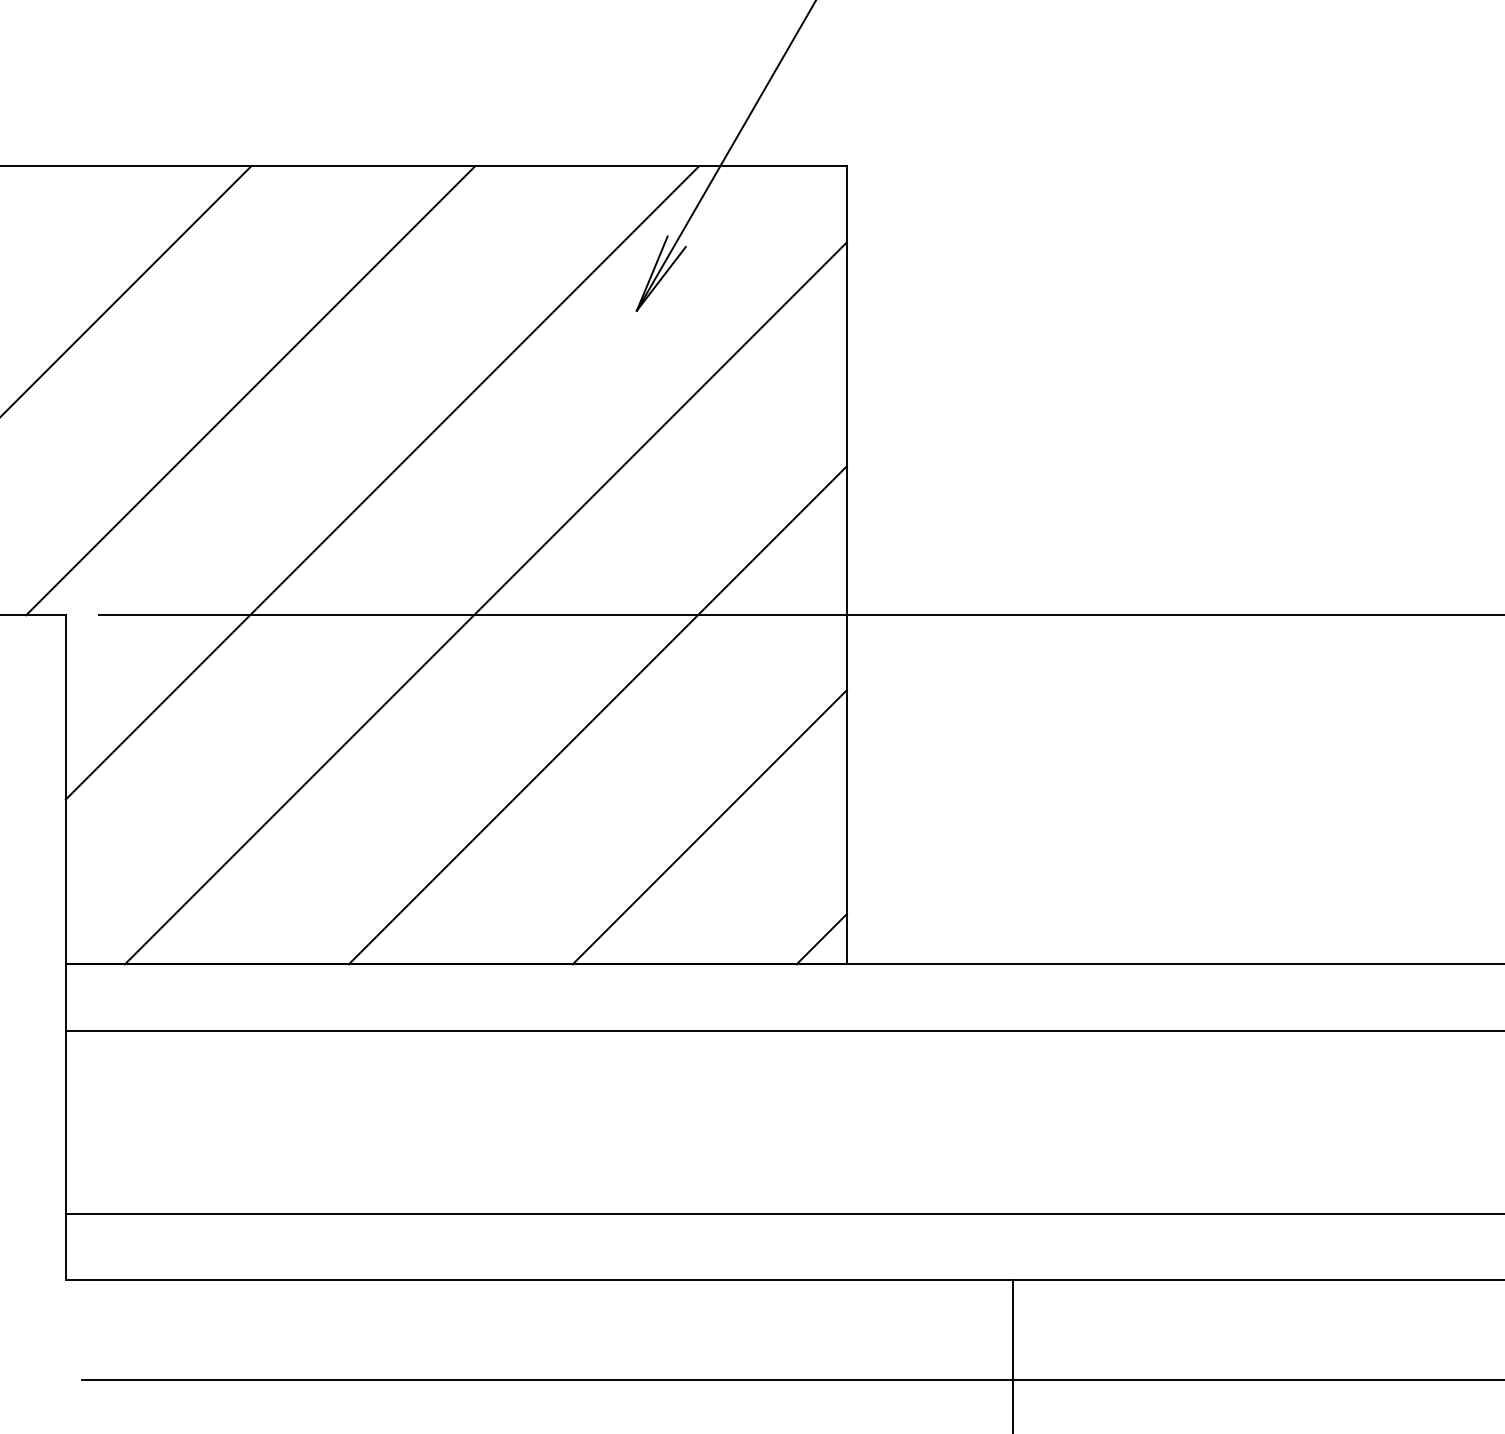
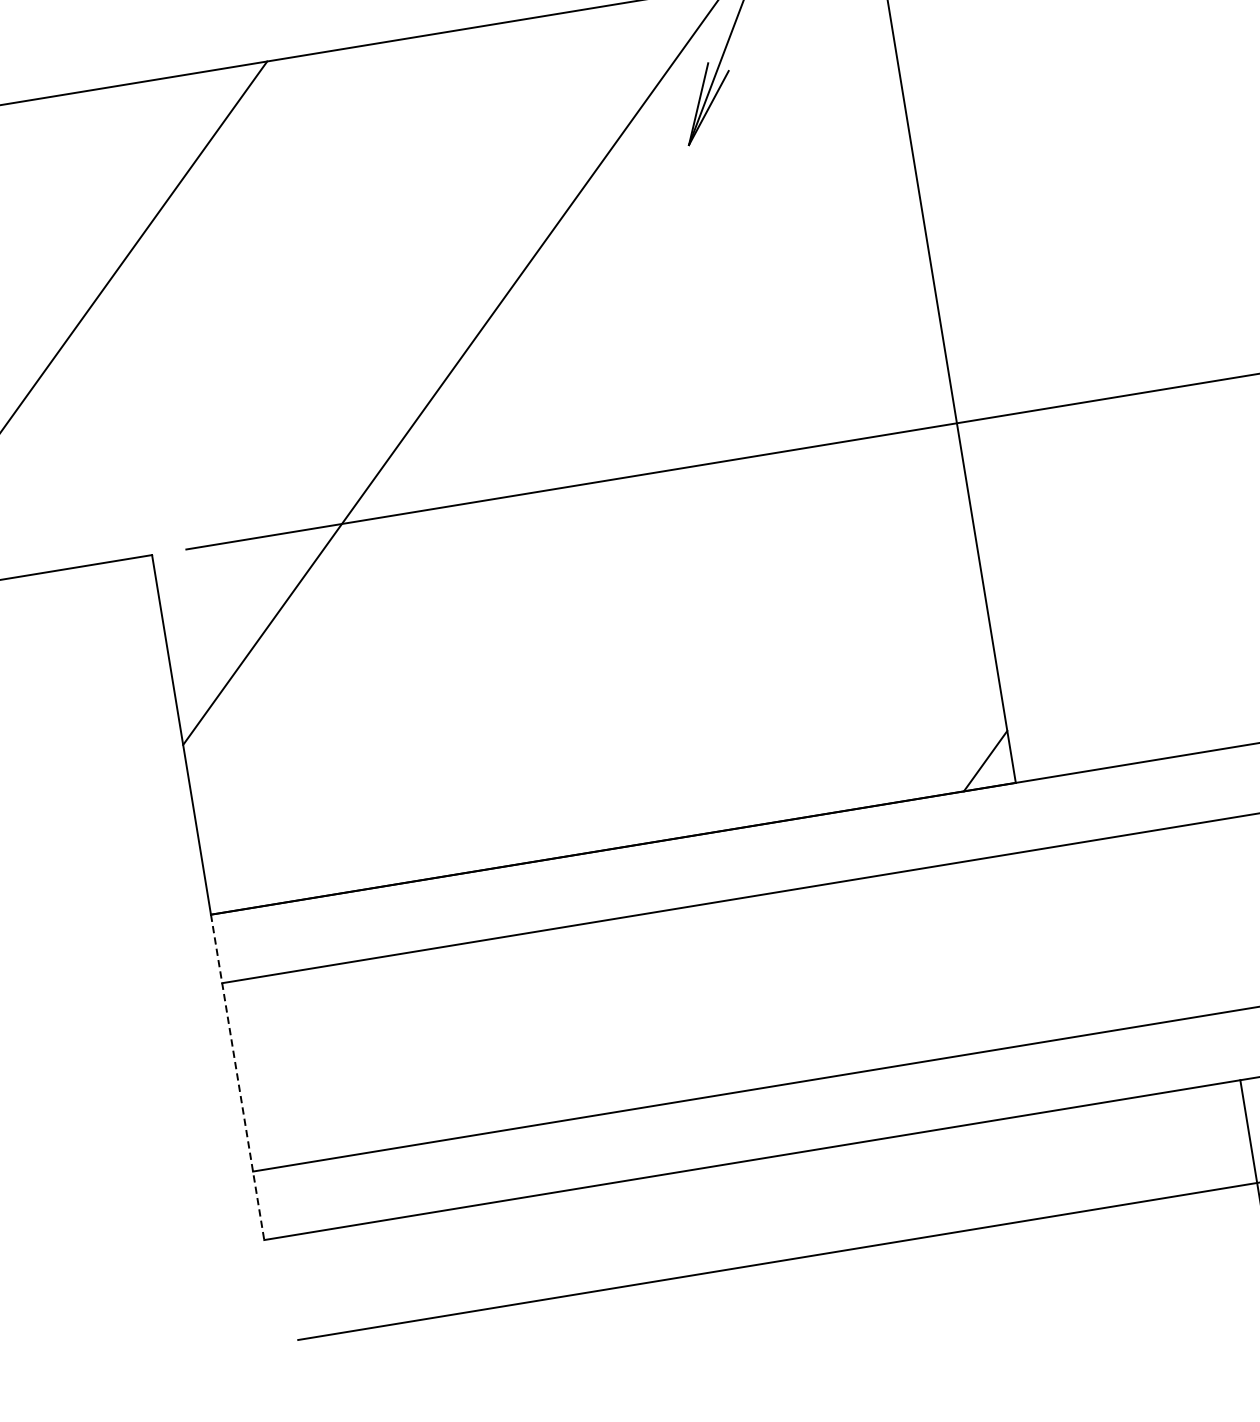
line: (250, 390) -> (304, 292), removed
line: (485, 603) -> (582, 472), removed
line: (597, 715) -> (716, 568), removed
line: (709, 827) -> (851, 665), removed
line: (65, 1122) -> (237, 1077), solid -> dashed

